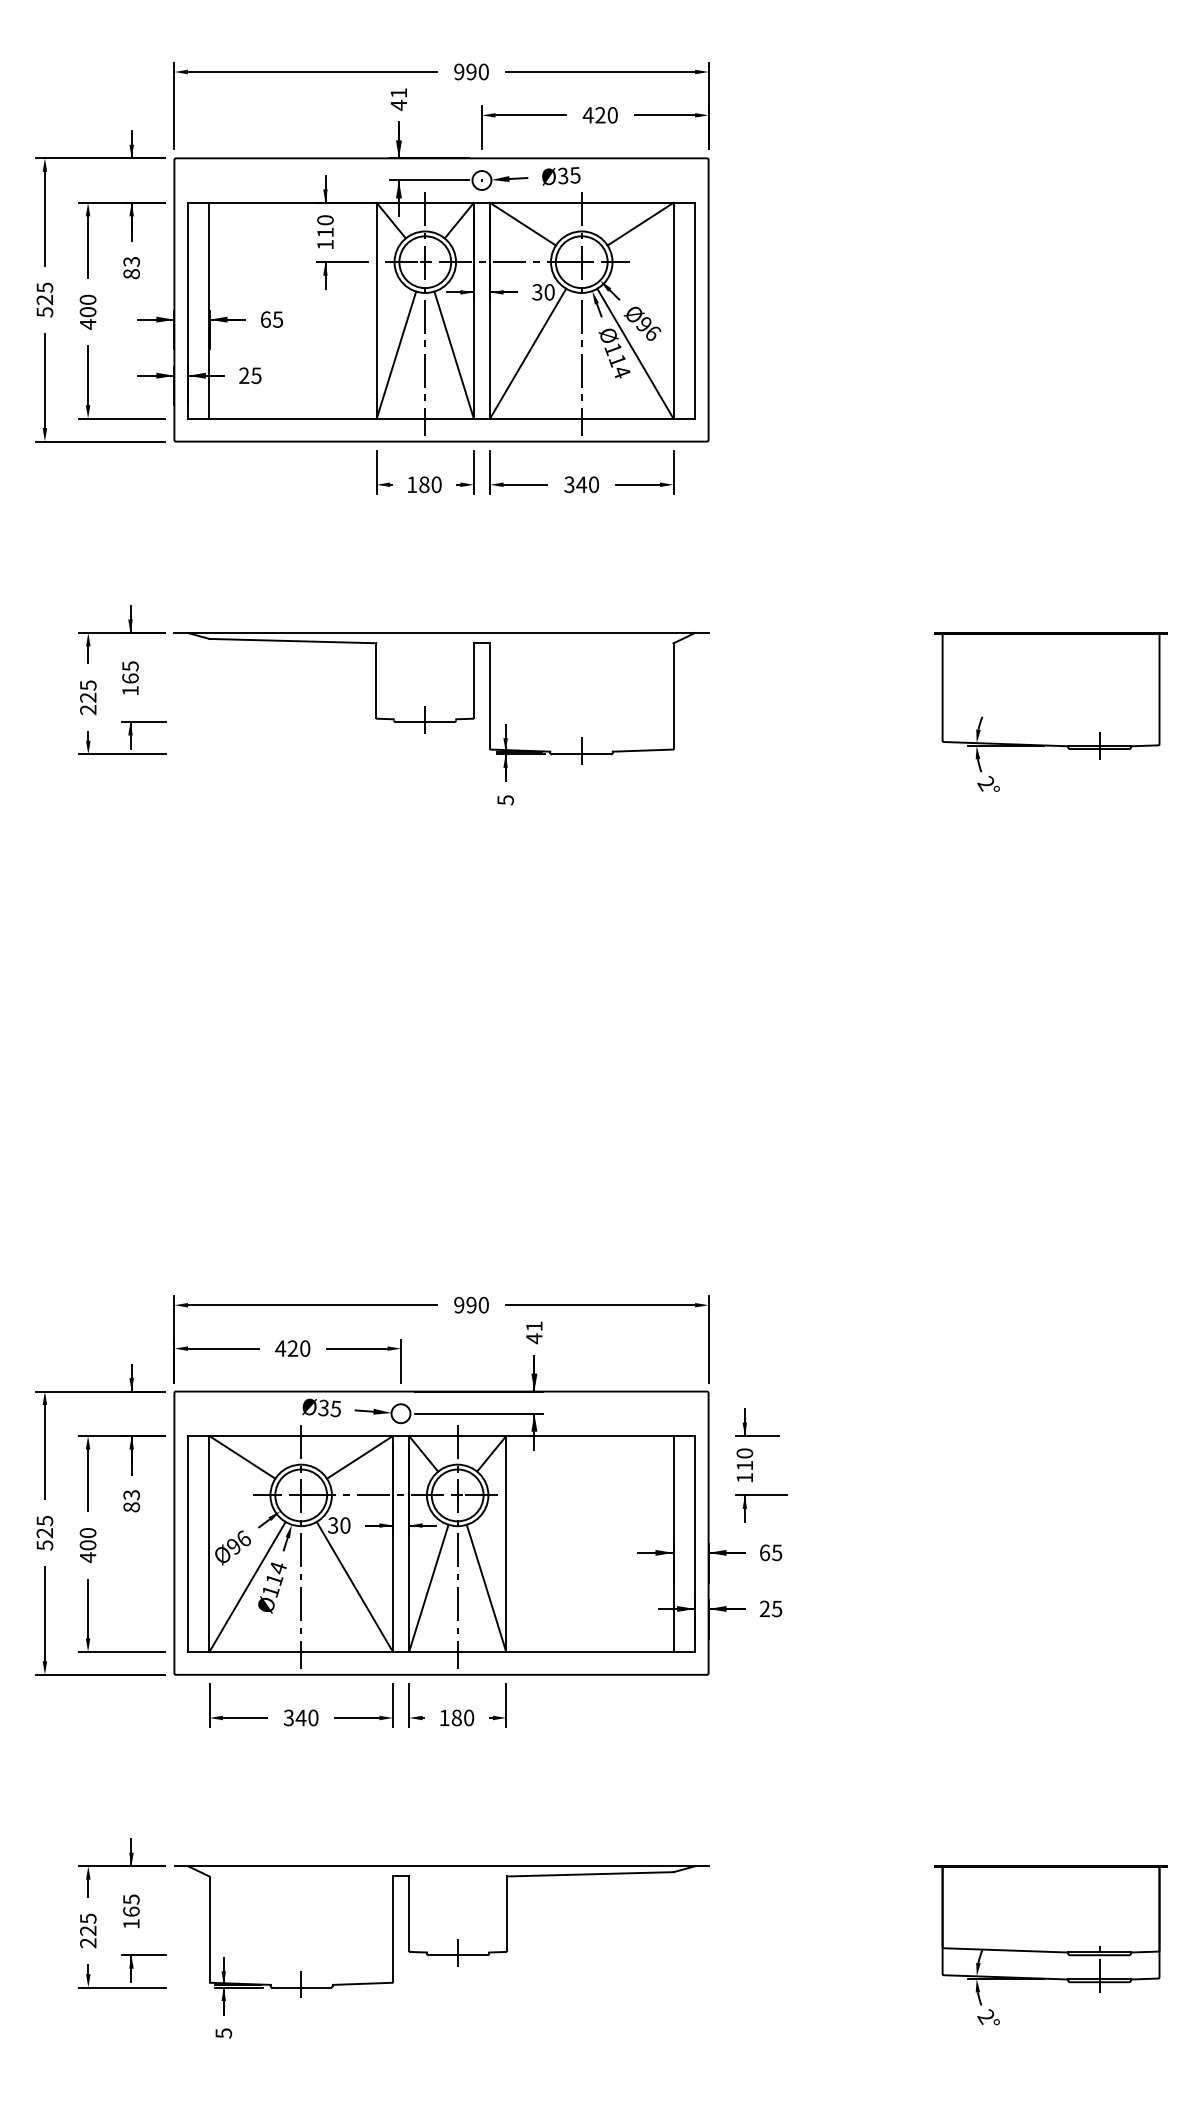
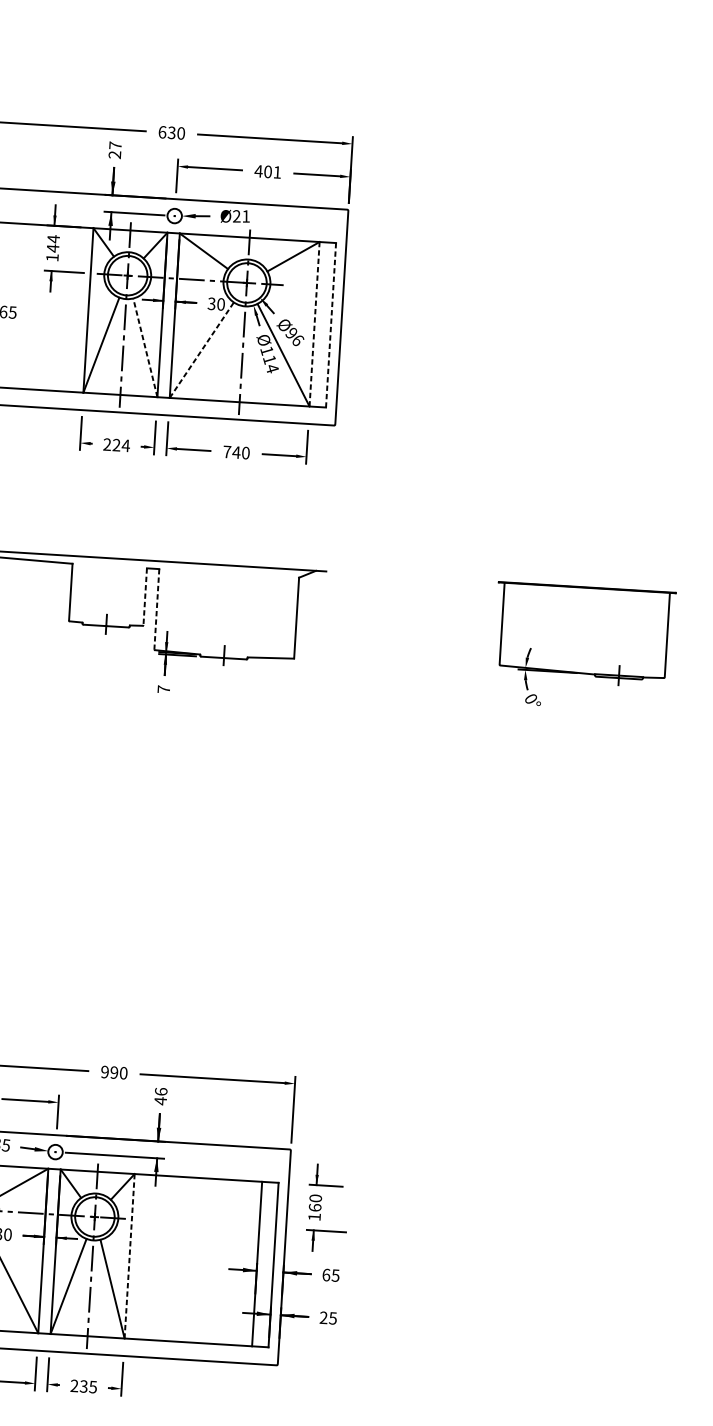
text: (465, 71) -> (167, 132), 990 -> 630
text: (398, 99) -> (114, 150), 41 -> 27
text: (606, 115) -> (272, 172), 420 -> 401
text: (569, 175) -> (241, 216), Ø35 -> Ø21
text: (325, 226) -> (53, 243), 110 -> 144
line: (673, 310) -> (314, 324), solid -> dashed
line: (695, 310) -> (331, 325), solid -> dashed
line: (528, 353) -> (202, 350), solid -> dashed
line: (454, 355) -> (145, 348), solid -> dashed
text: (424, 484) -> (116, 445), 180 -> 224
text: (569, 484) -> (227, 451), 340 -> 740
line: (473, 680) -> (144, 596), solid -> dashed
line: (490, 695) -> (157, 608), solid -> dashed
text: (985, 783) -> (530, 699), 2° -> 0°
text: (505, 800) -> (163, 689), 5 -> 7
text: (534, 1326) -> (161, 1091), 41 -> 46
text: (744, 1465) -> (314, 1207), 110 -> 160
line: (506, 1543) -> (129, 1255), solid -> dashed
text: (456, 1717) -> (83, 1386), 180 -> 235

